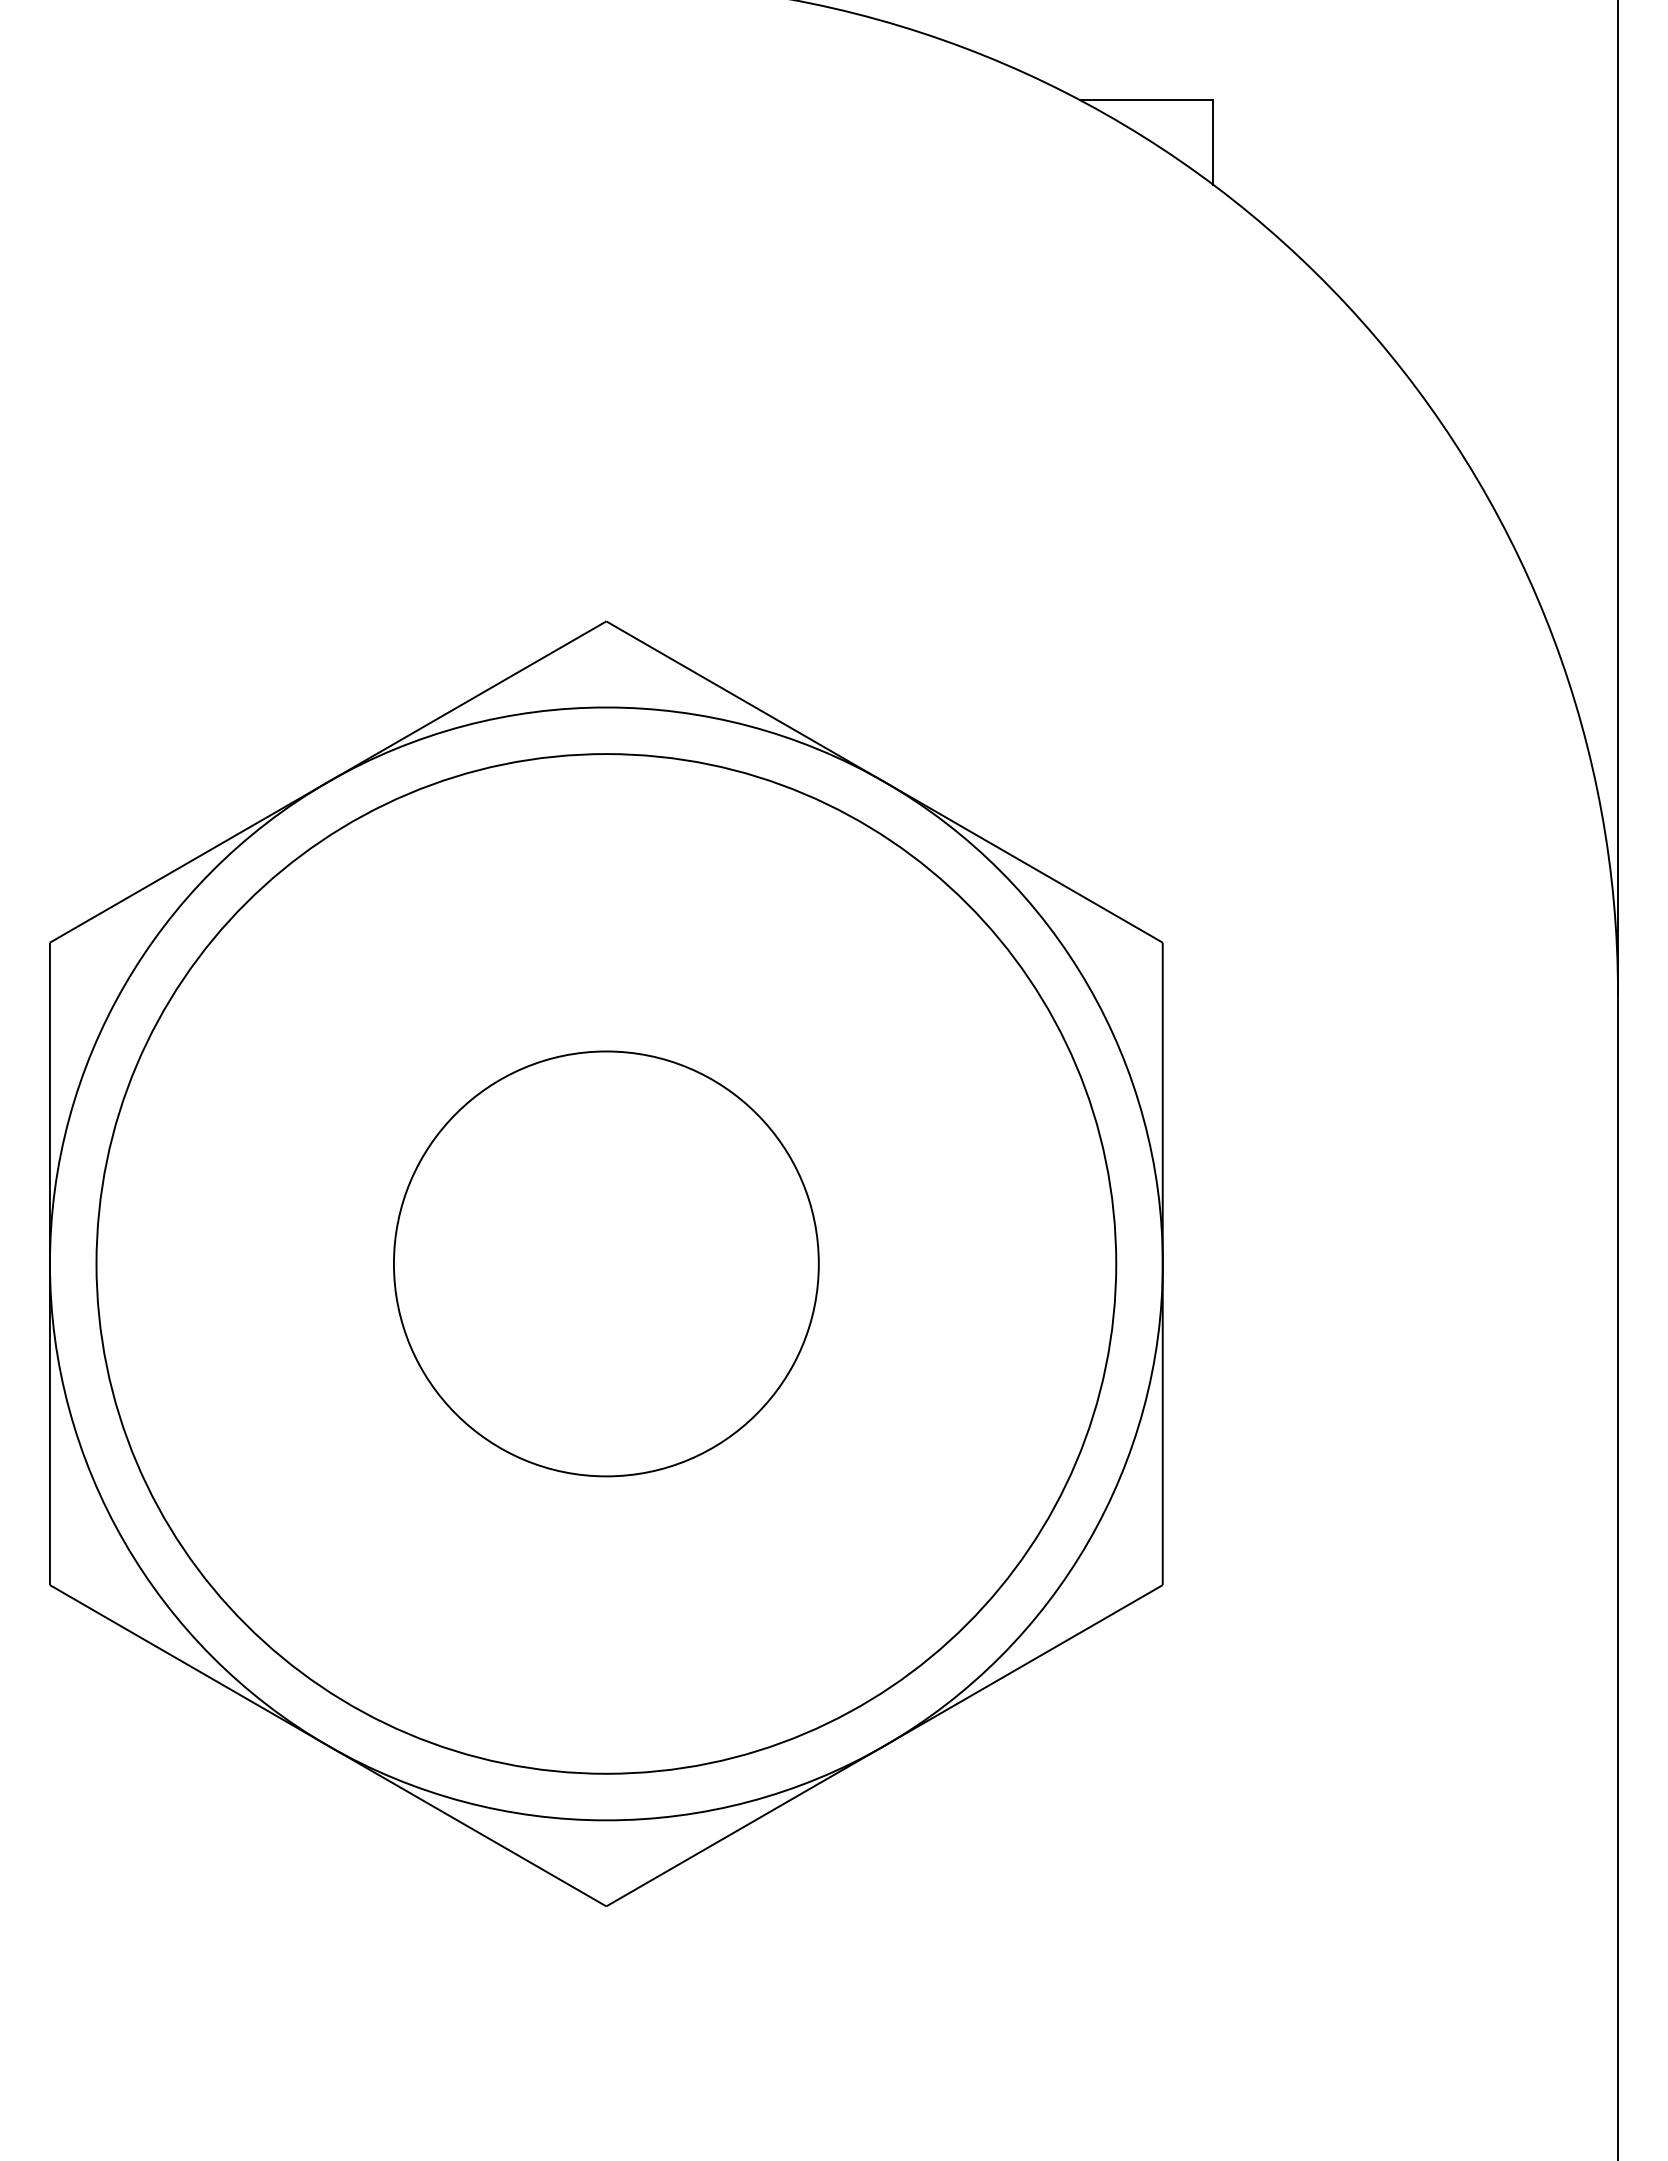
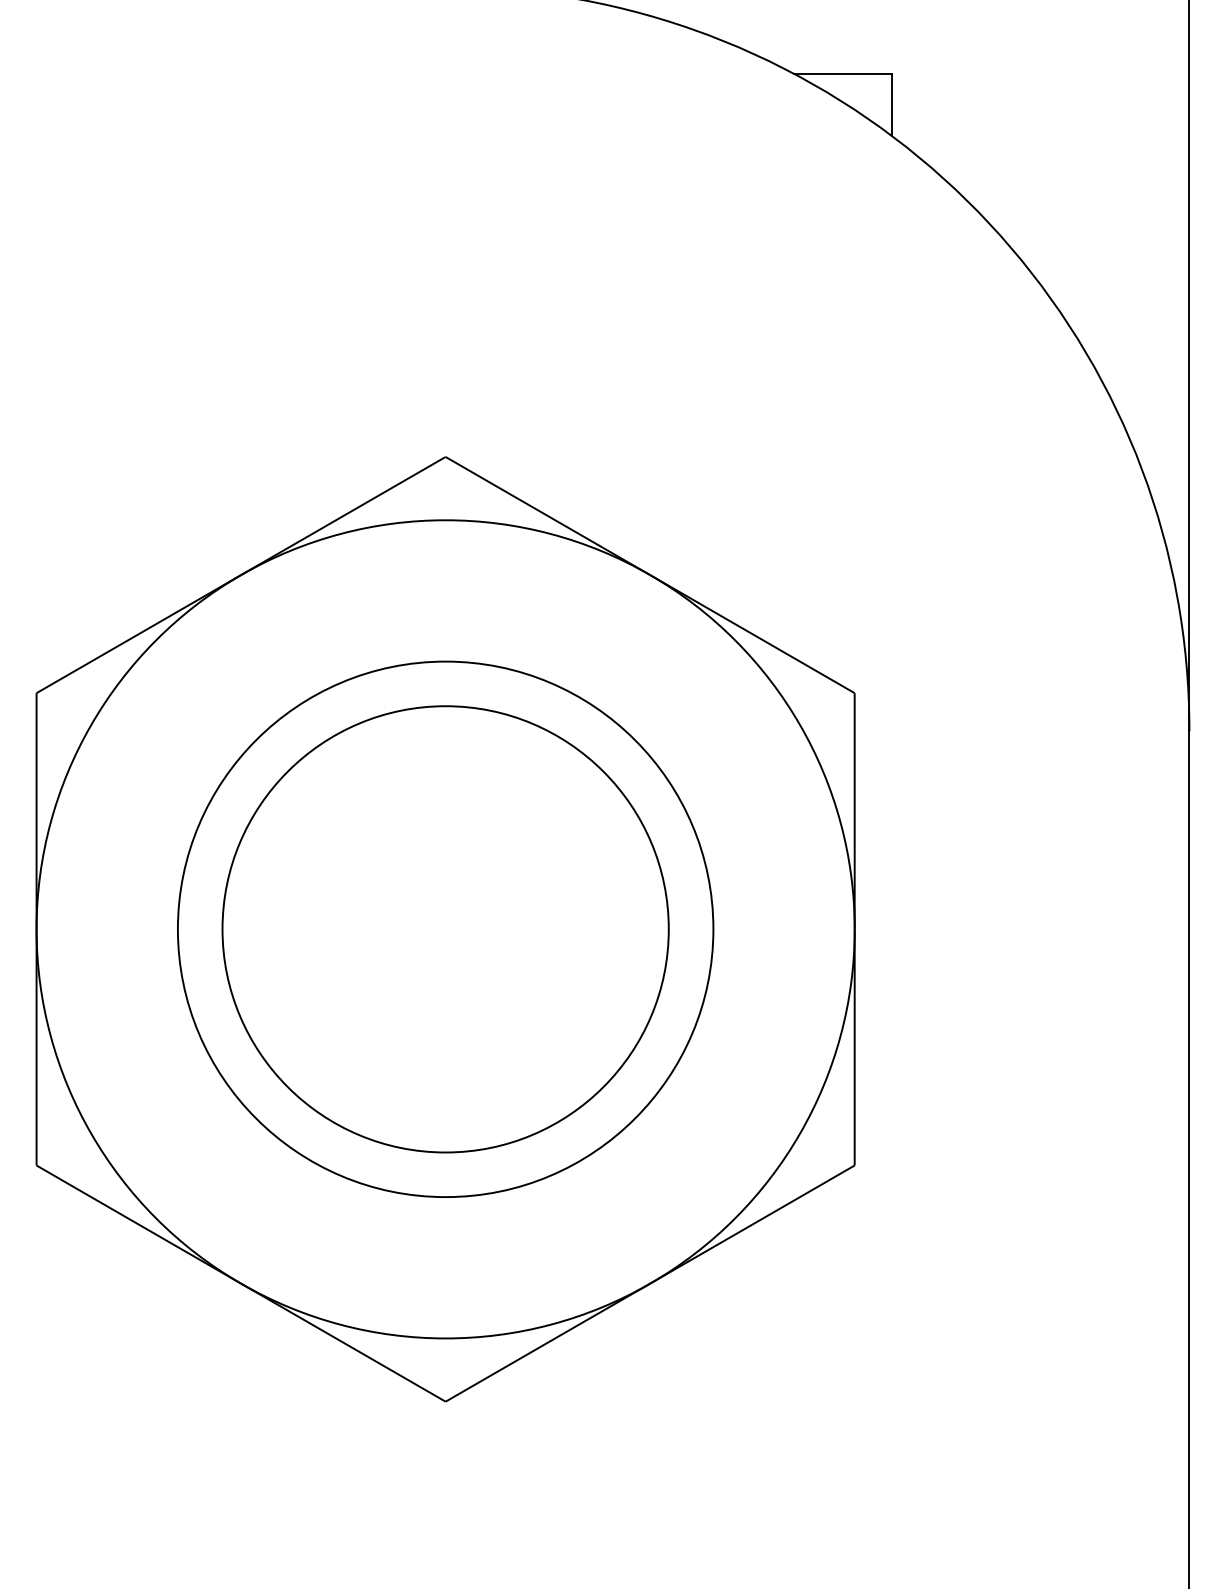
circle: (605, 1263) -> (445, 929), size x1.43
circle: (606, 1263) -> (445, 929), size x0.71

